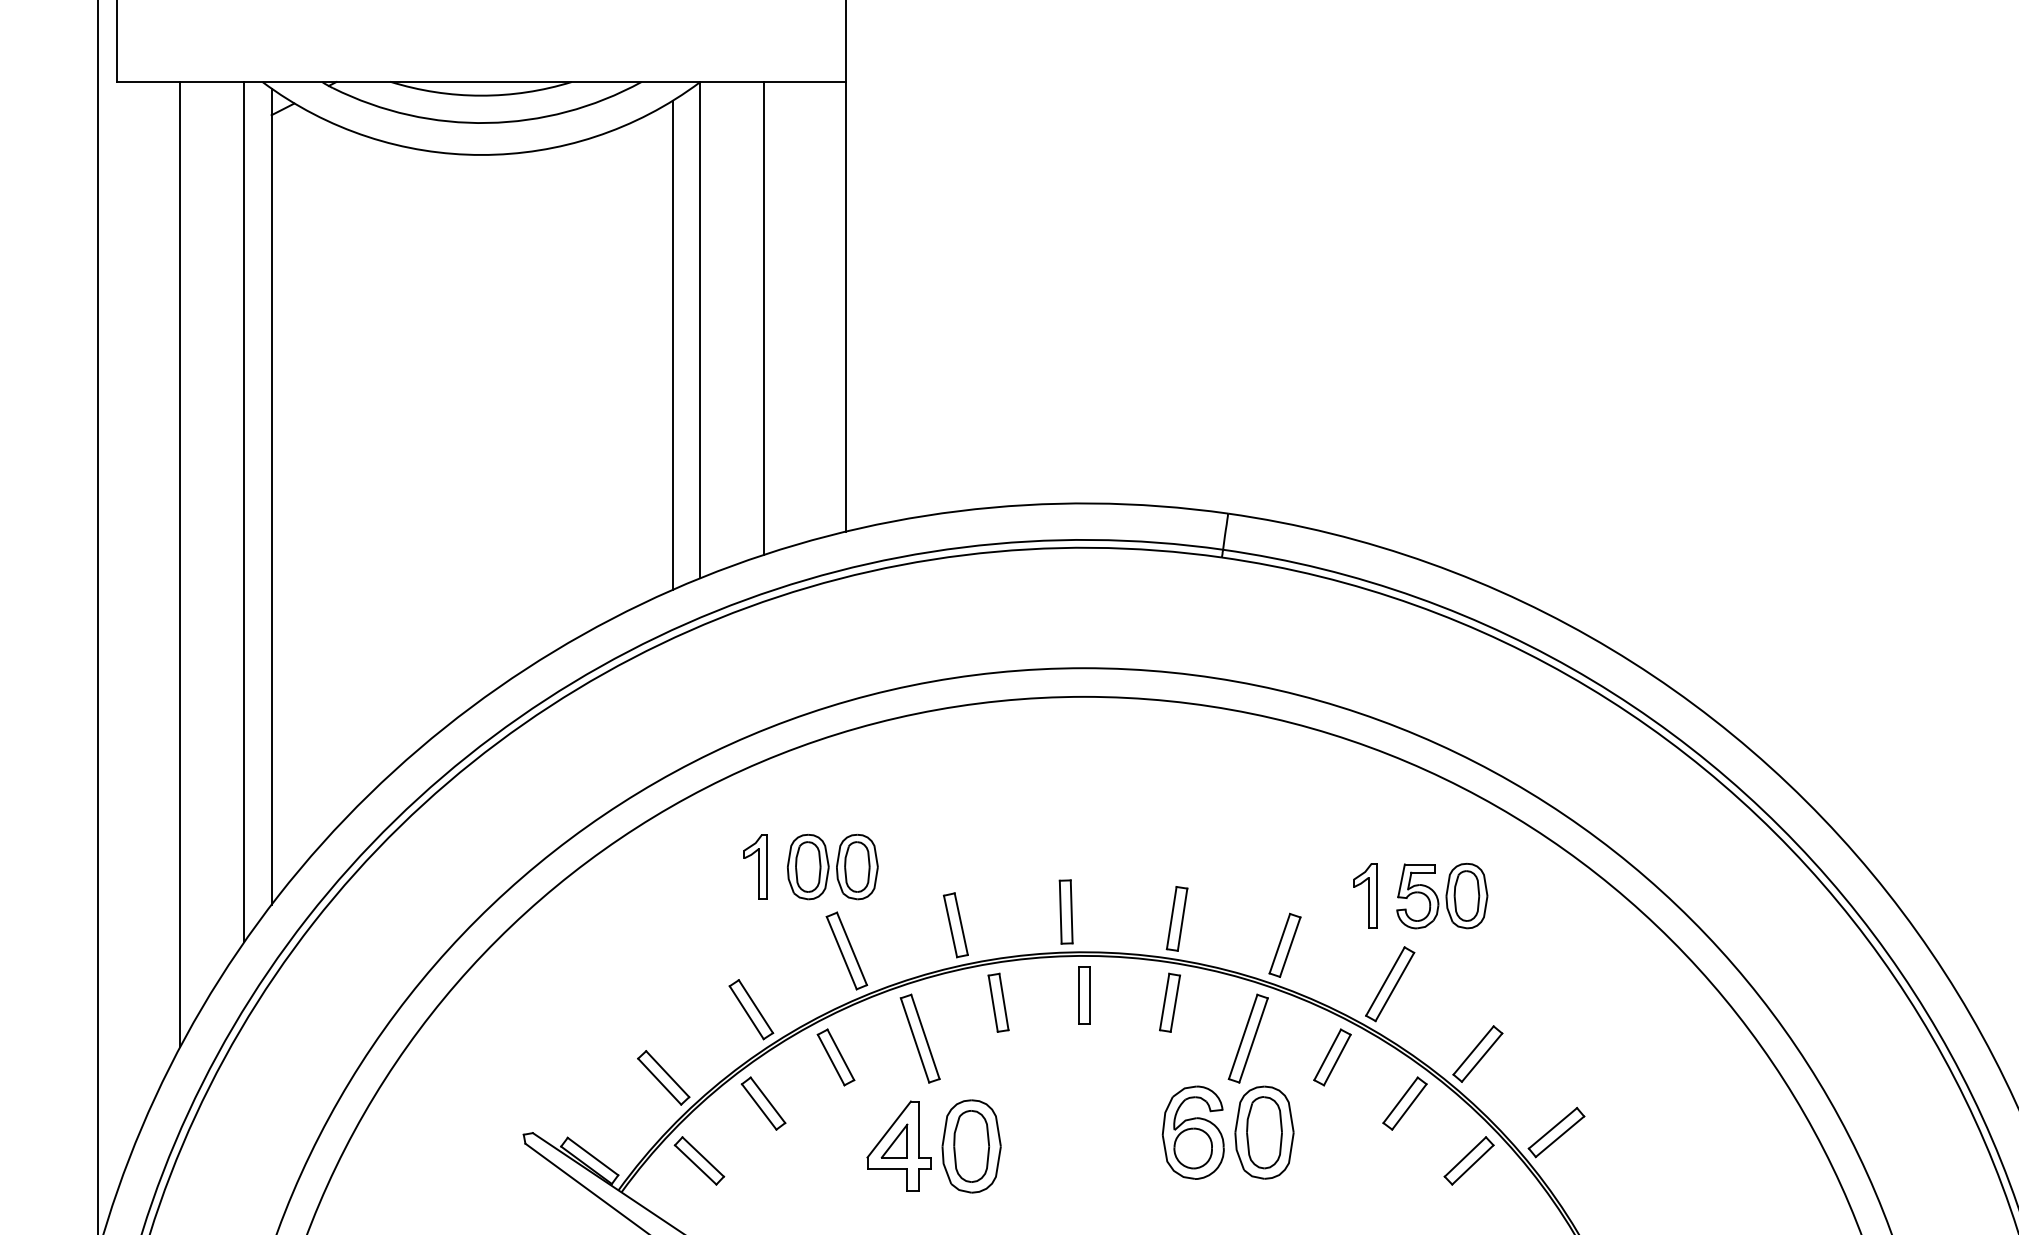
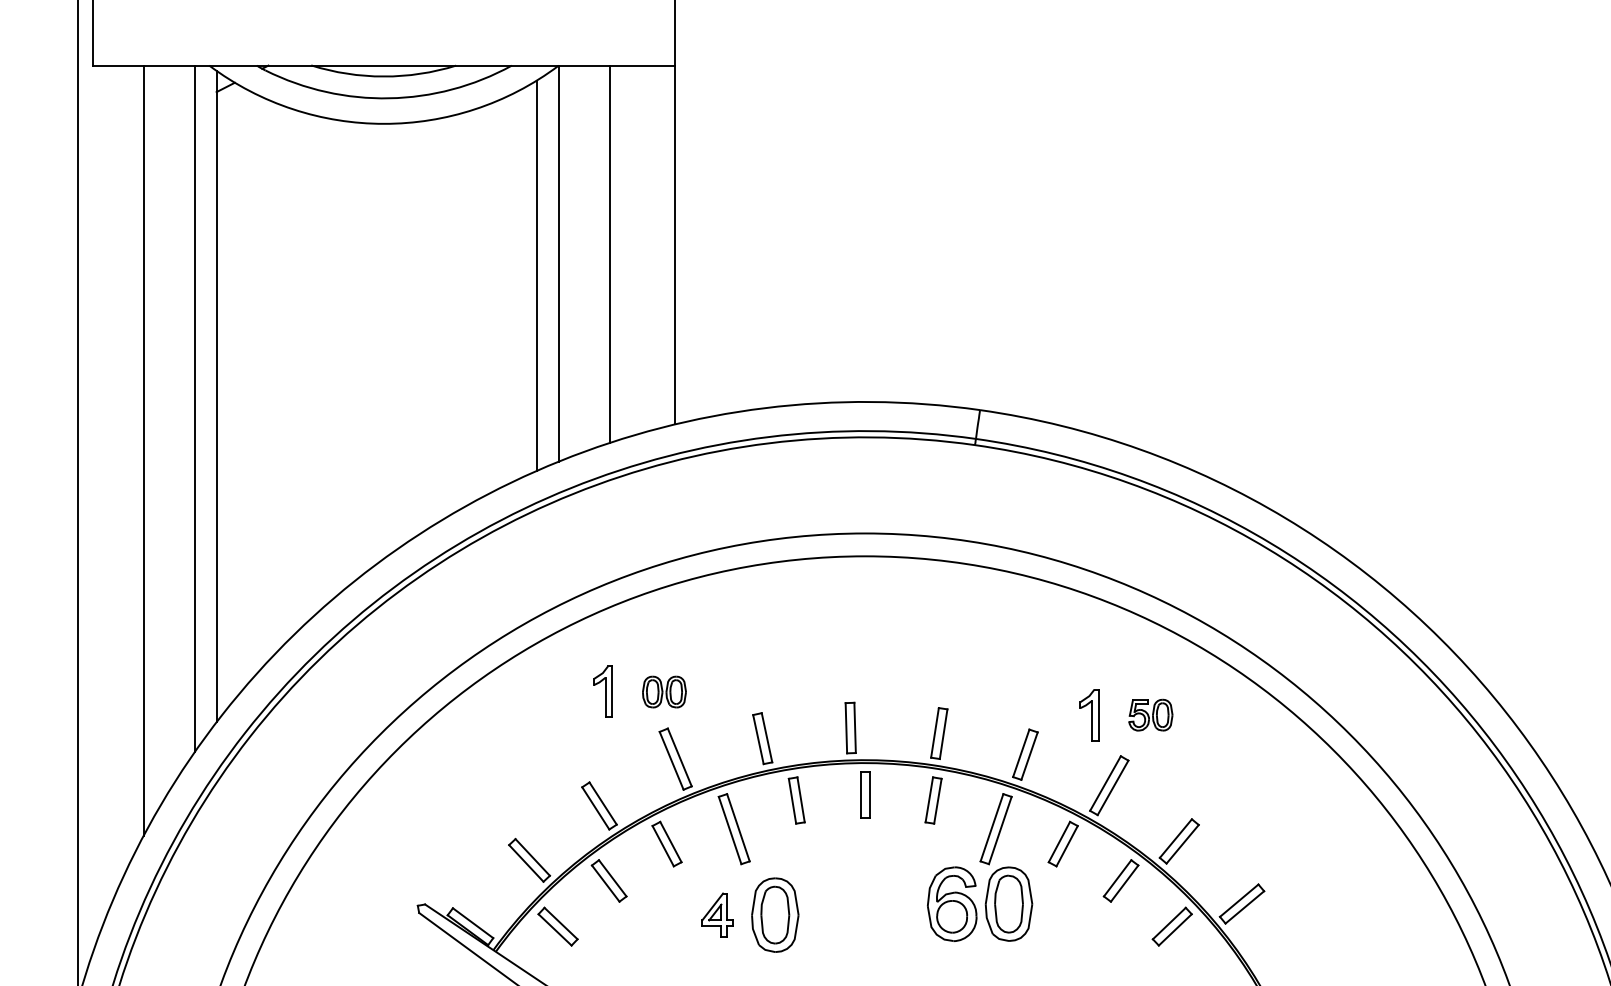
part: (832, 866) -> (664, 691), size x0.6
part: (1441, 895) -> (1150, 714), size x0.6
part: (899, 1145) -> (717, 914), size x0.6

